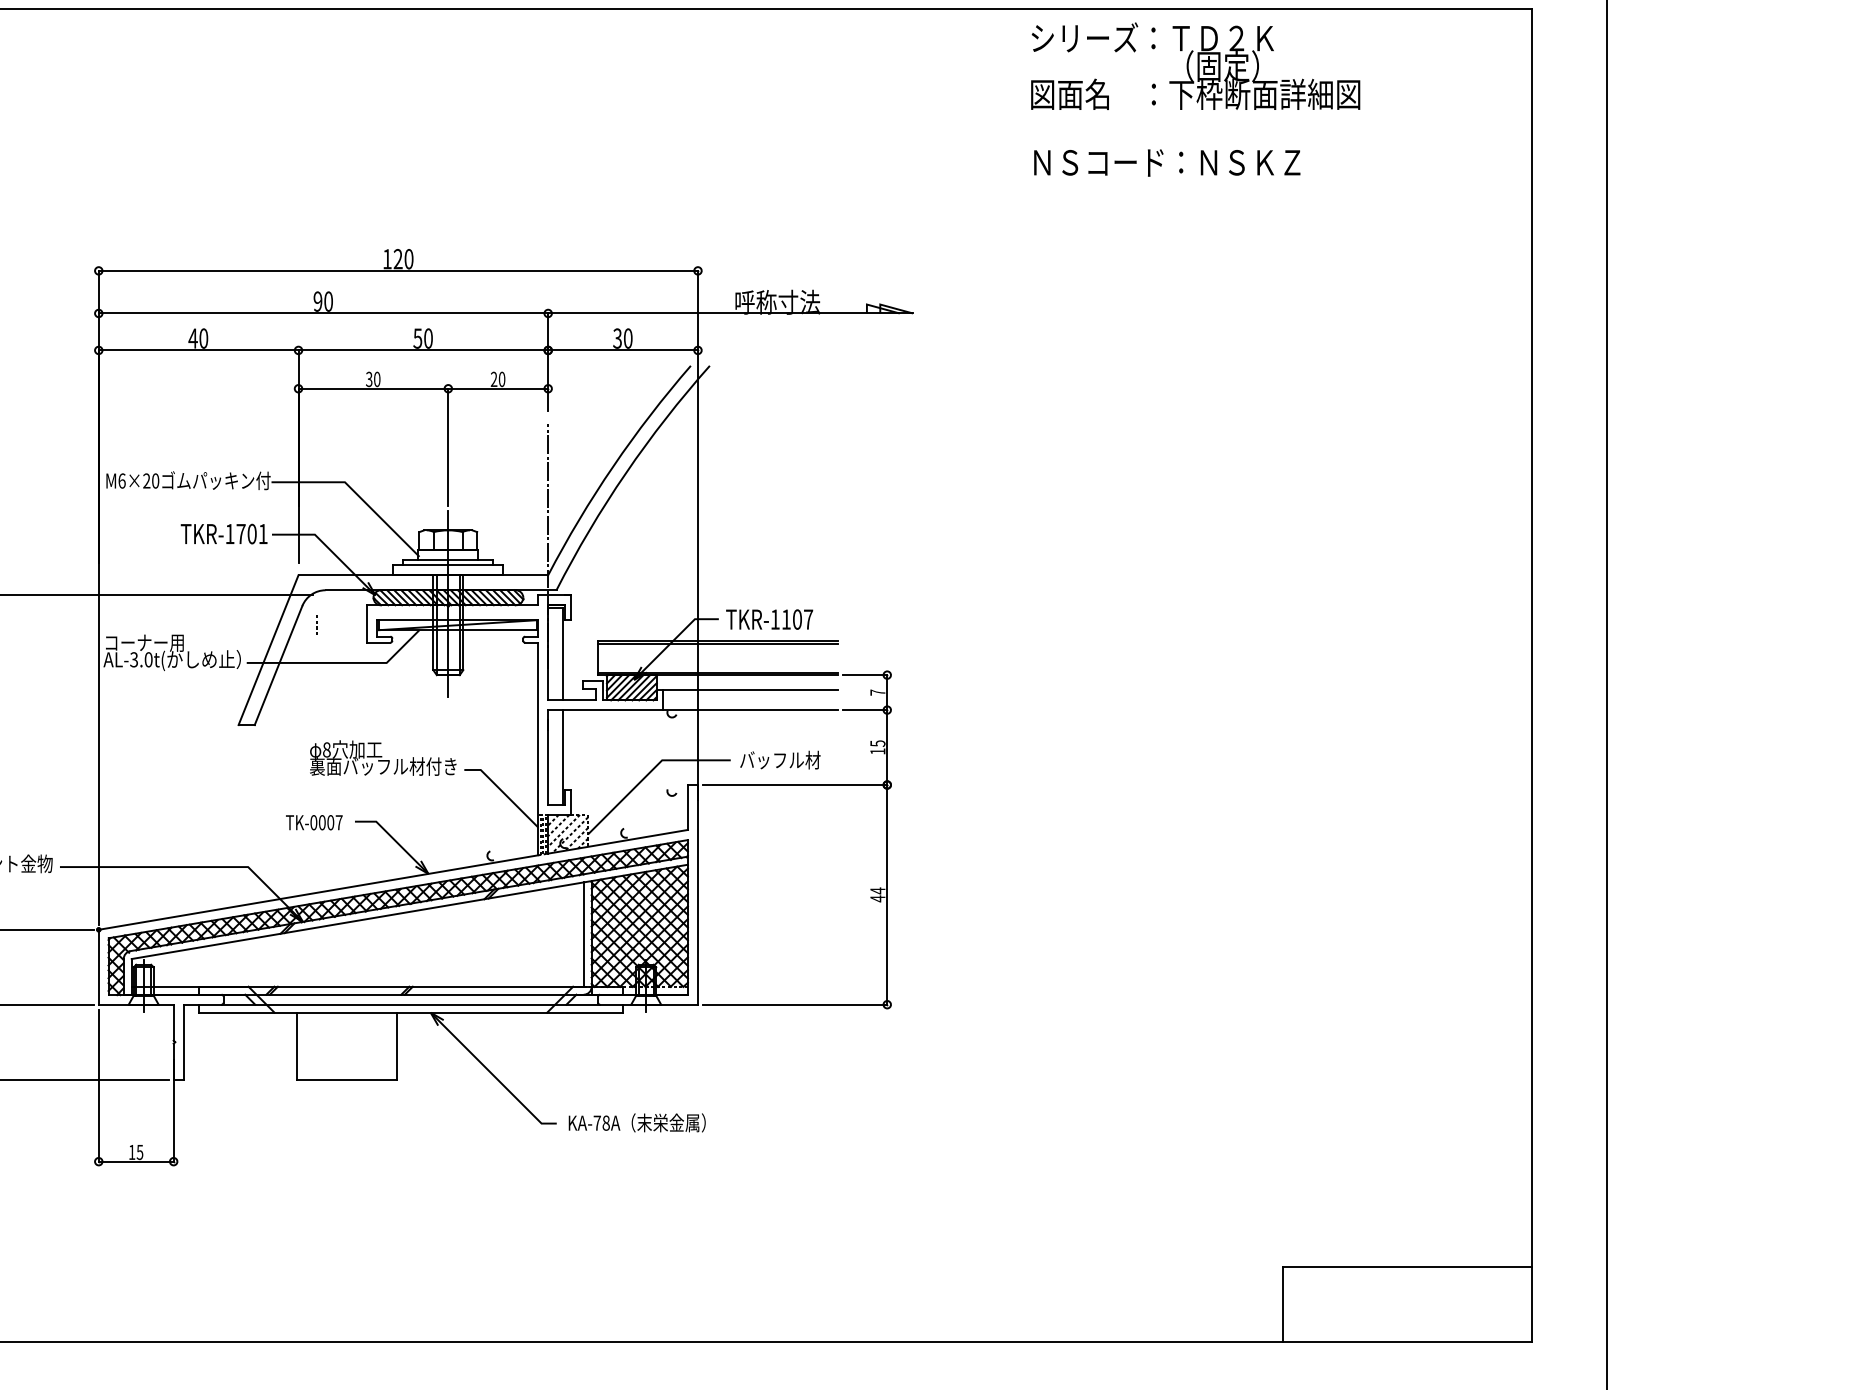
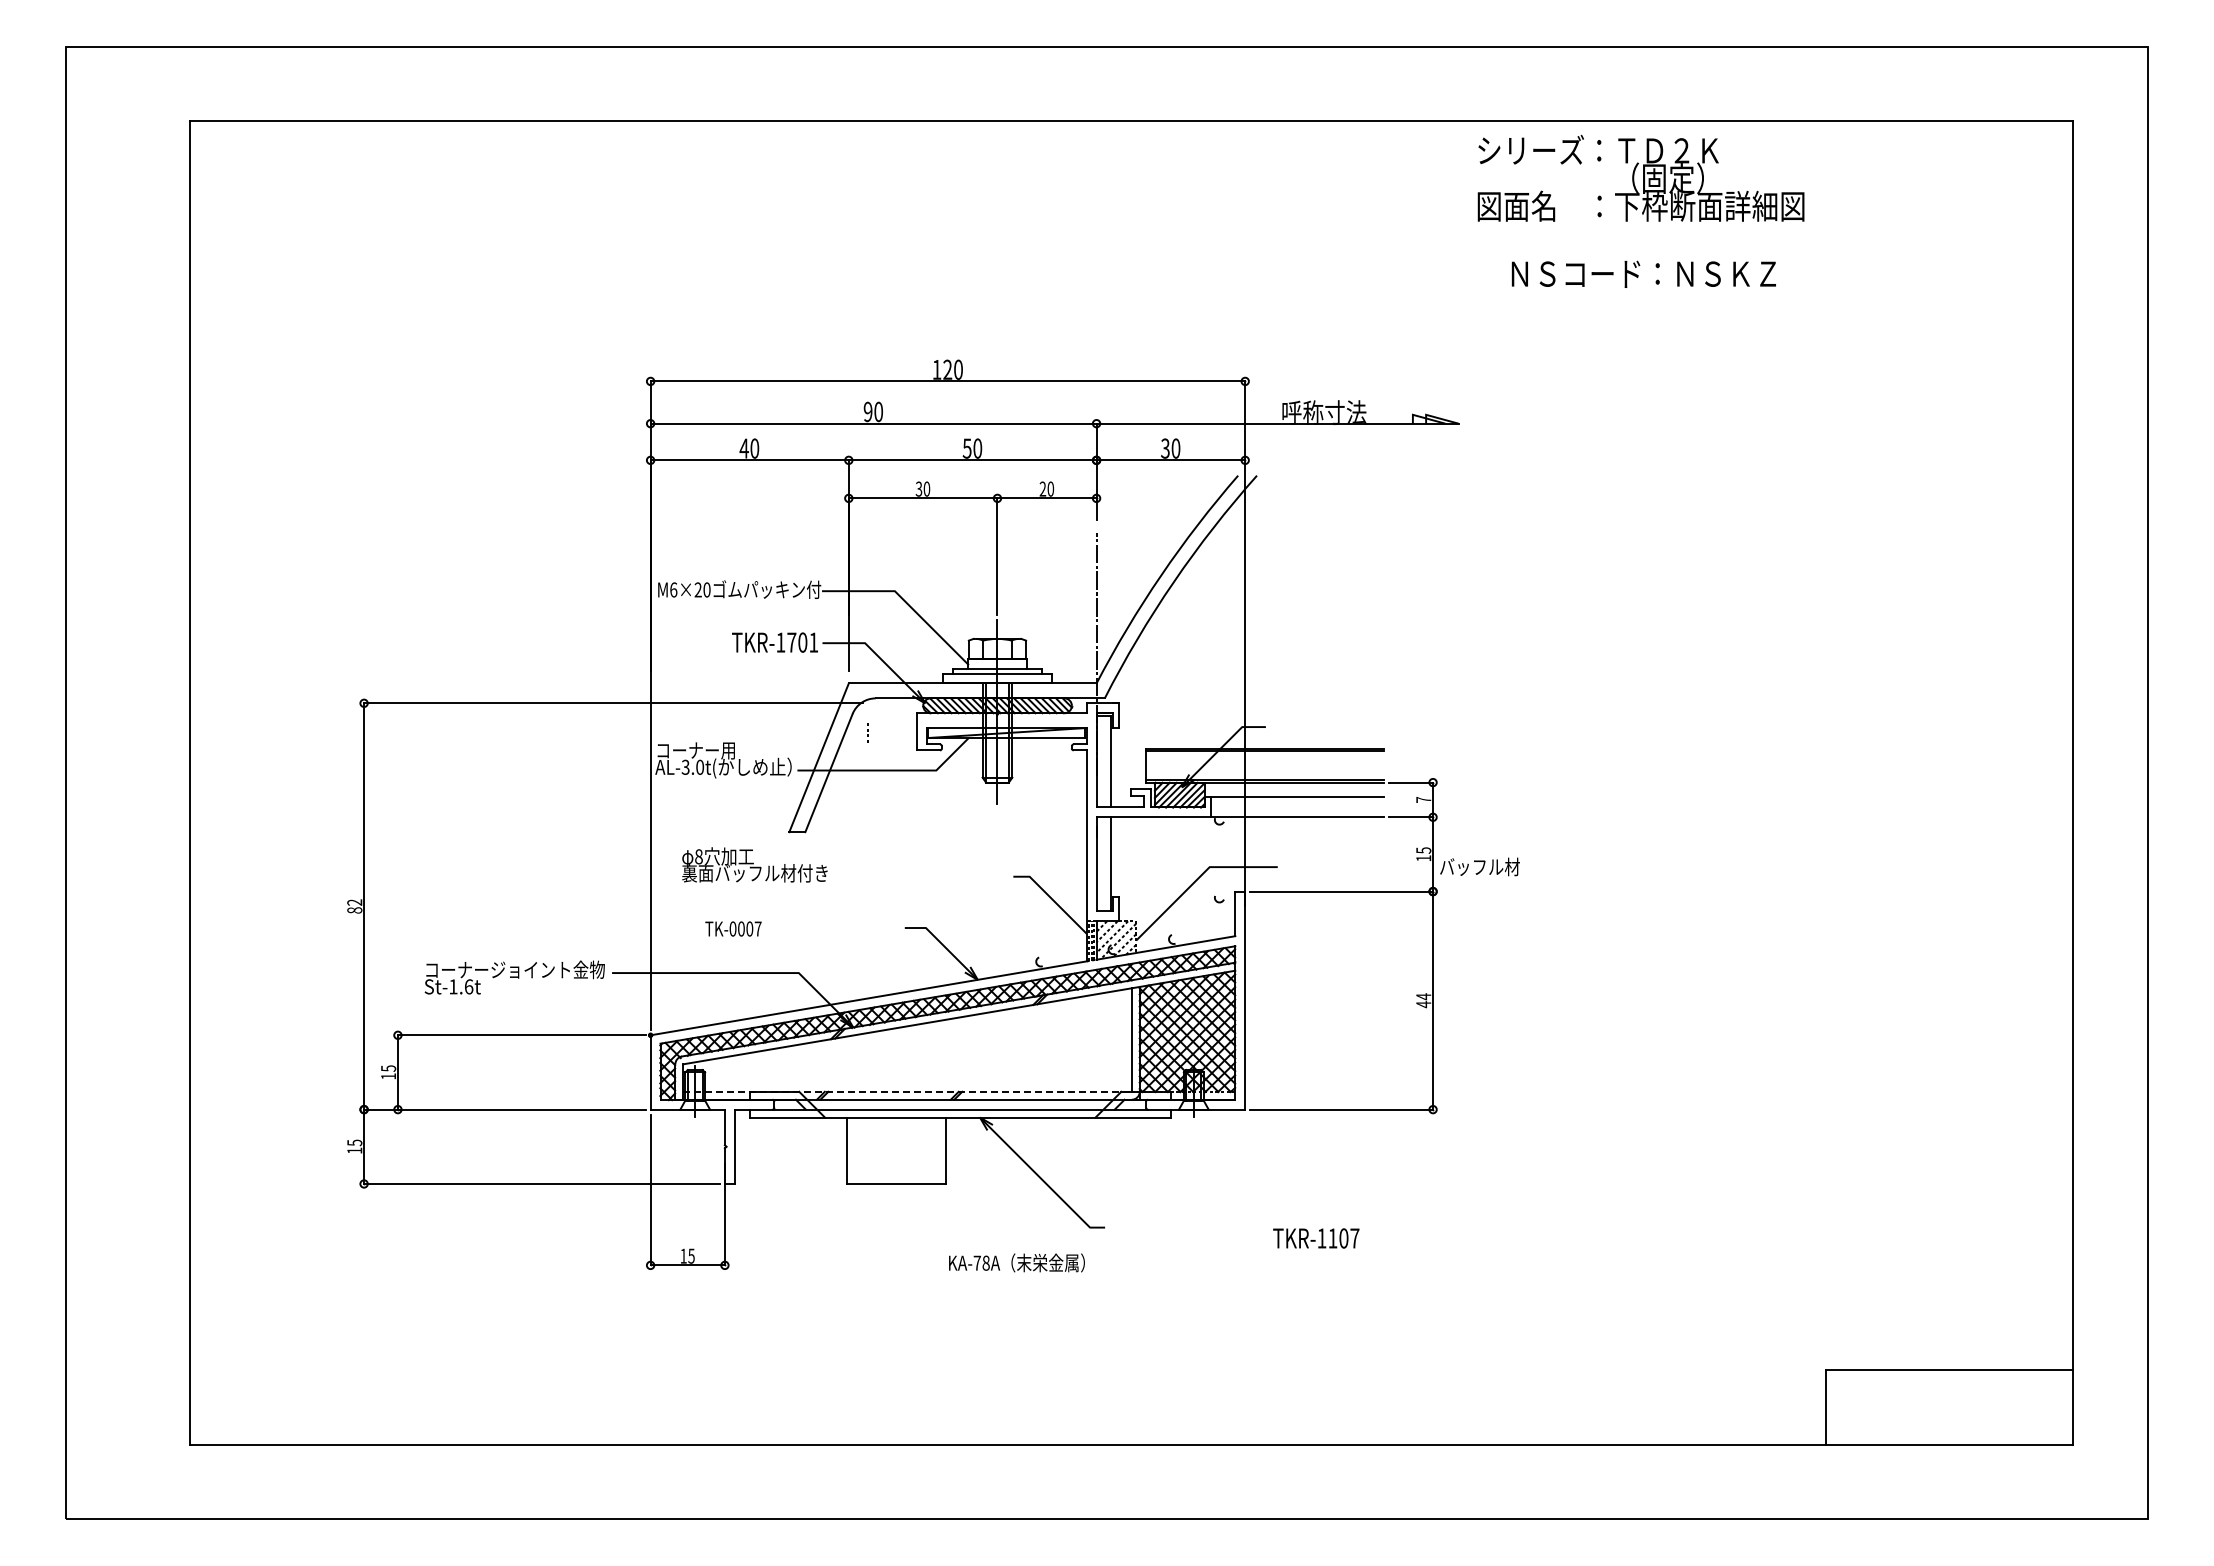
text: (1195, 65) -> (1640, 177), moved
text: (1166, 162) -> (1643, 273), moved
text: (769, 619) -> (1316, 1238), moved
text: (382, 757) -> (754, 864), moved
text: (779, 759) -> (1479, 866), moved
text: (314, 822) -> (733, 928), moved
line: (358, 986) -> (908, 1091), solid -> dashed
text: (636, 1122) -> (1016, 1262), moved

